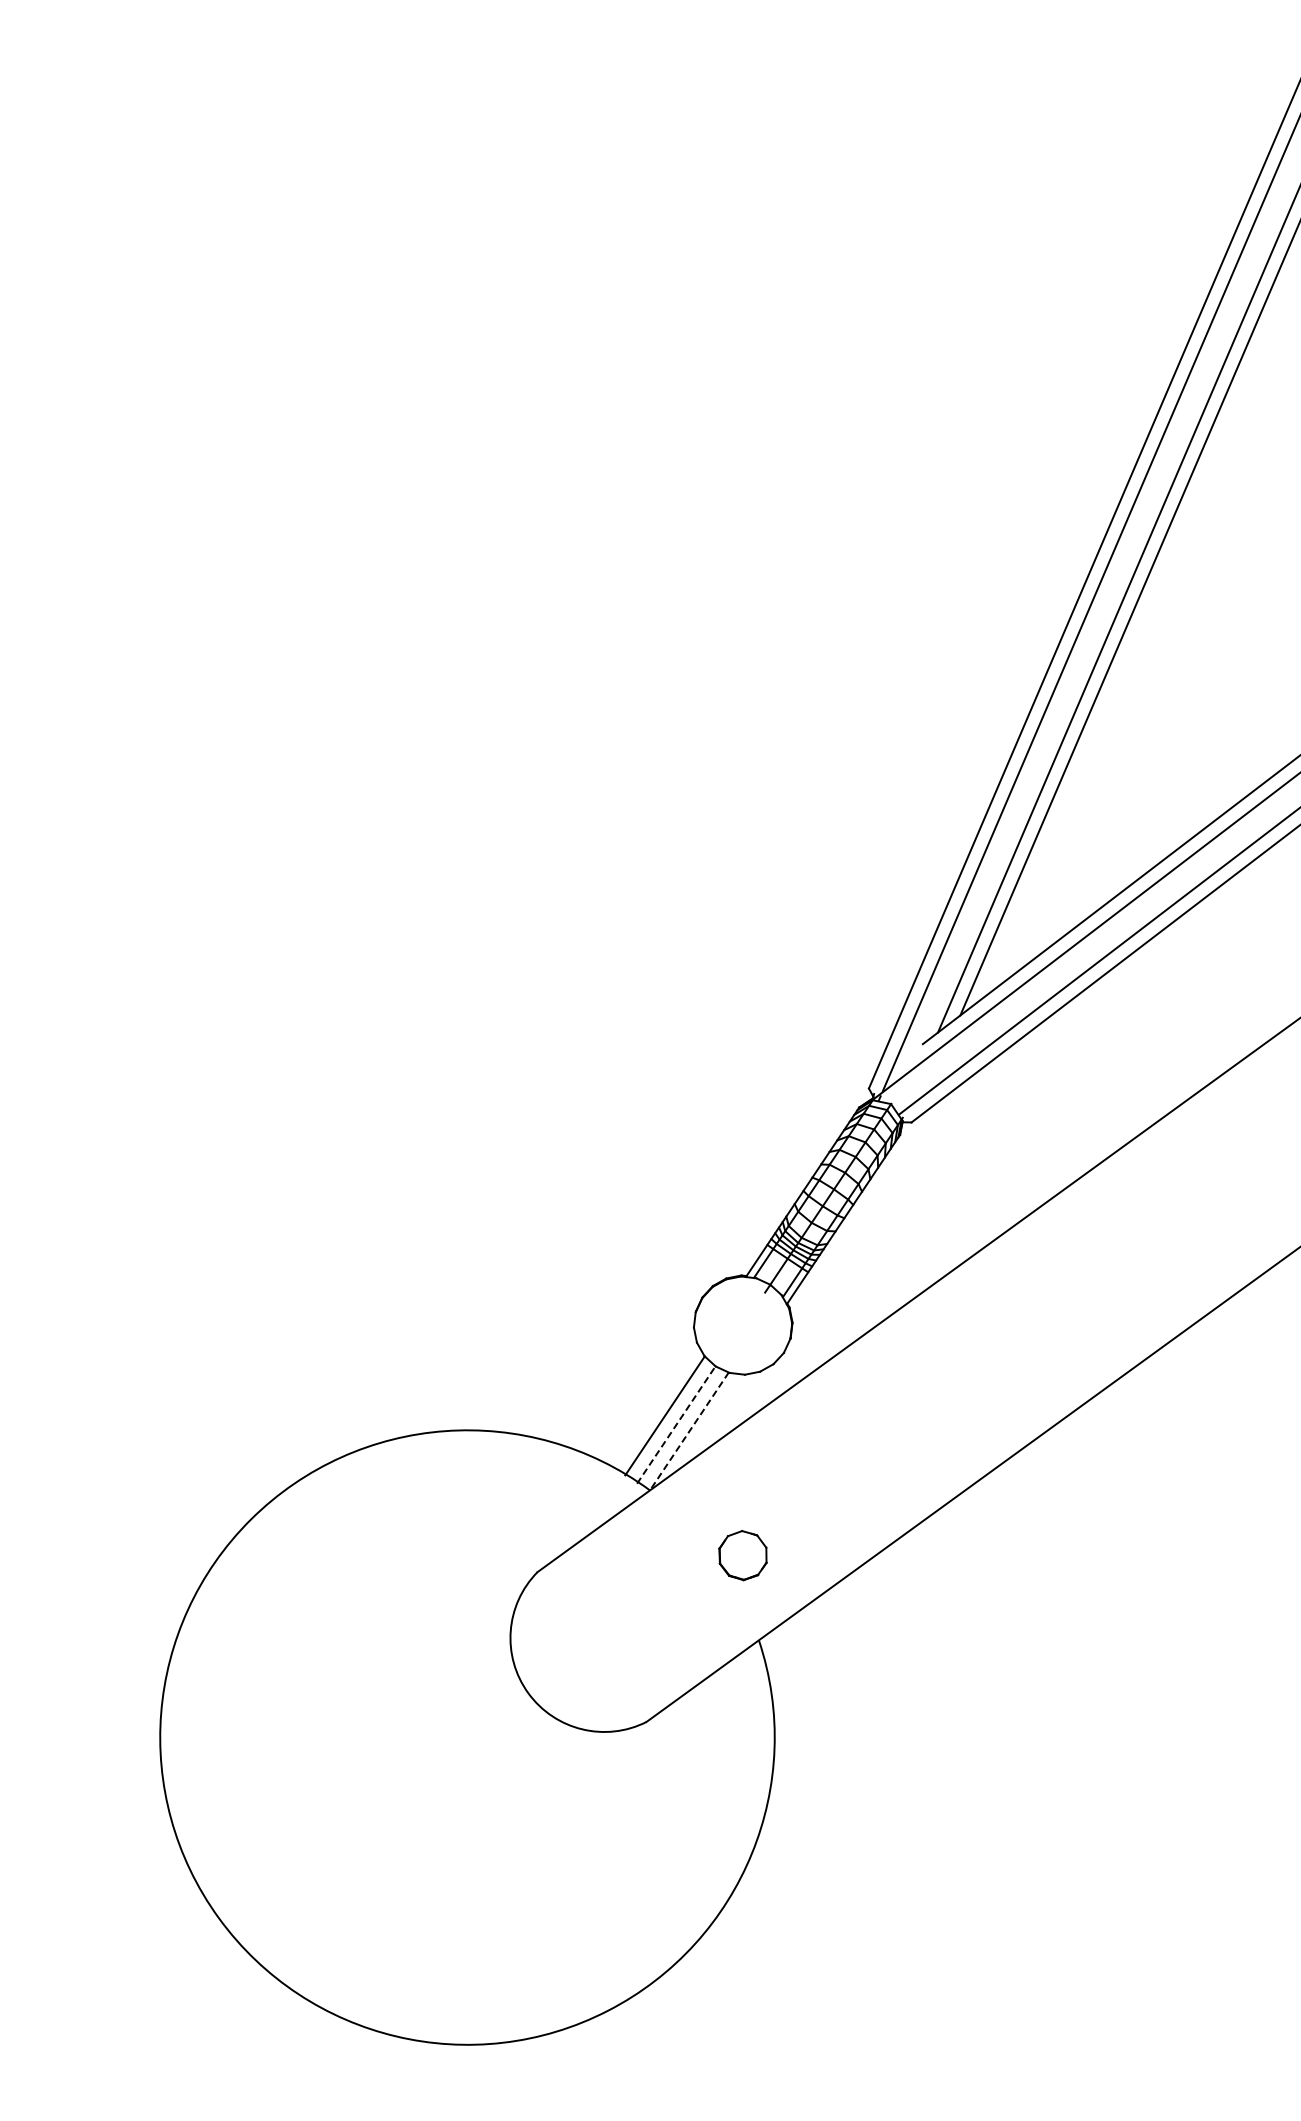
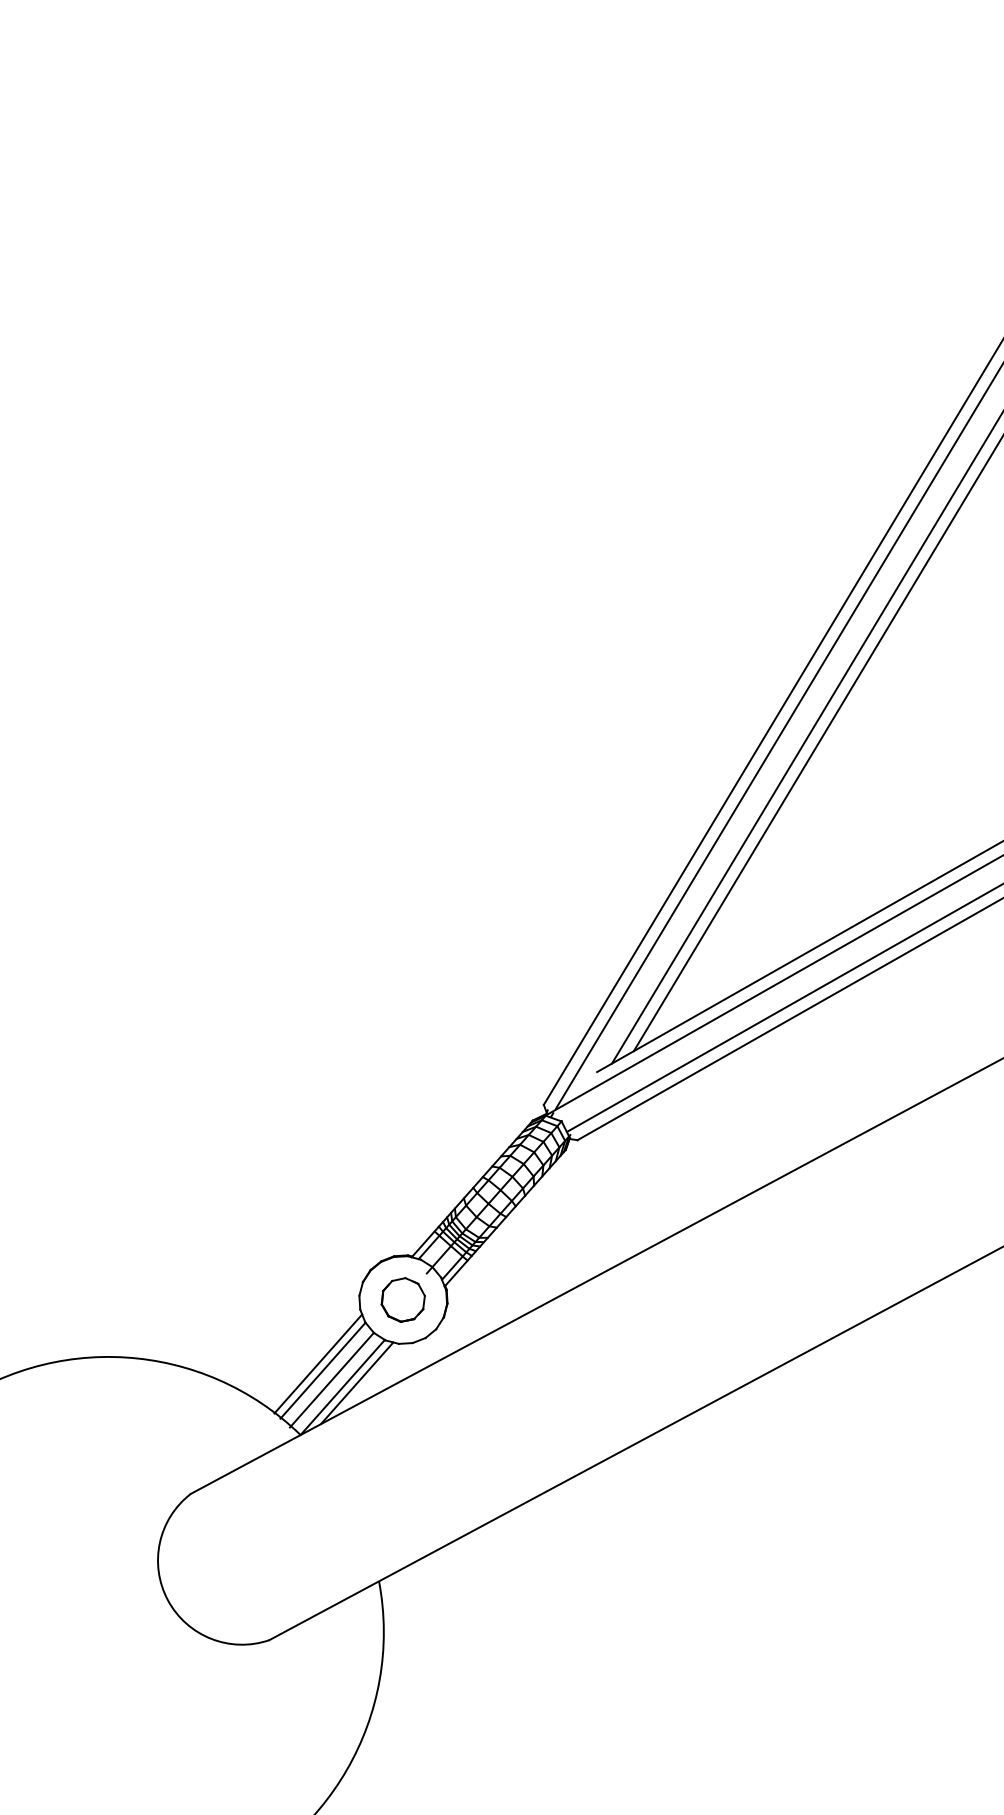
line: (658, 1408) -> (318, 1363), added
line: (704, 1424) -> (357, 1383), added
line: (676, 1425) -> (332, 1380), dashed -> solid
line: (689, 1431) -> (342, 1387), dashed -> solid
part: (742, 1555) -> (402, 1299), moved

